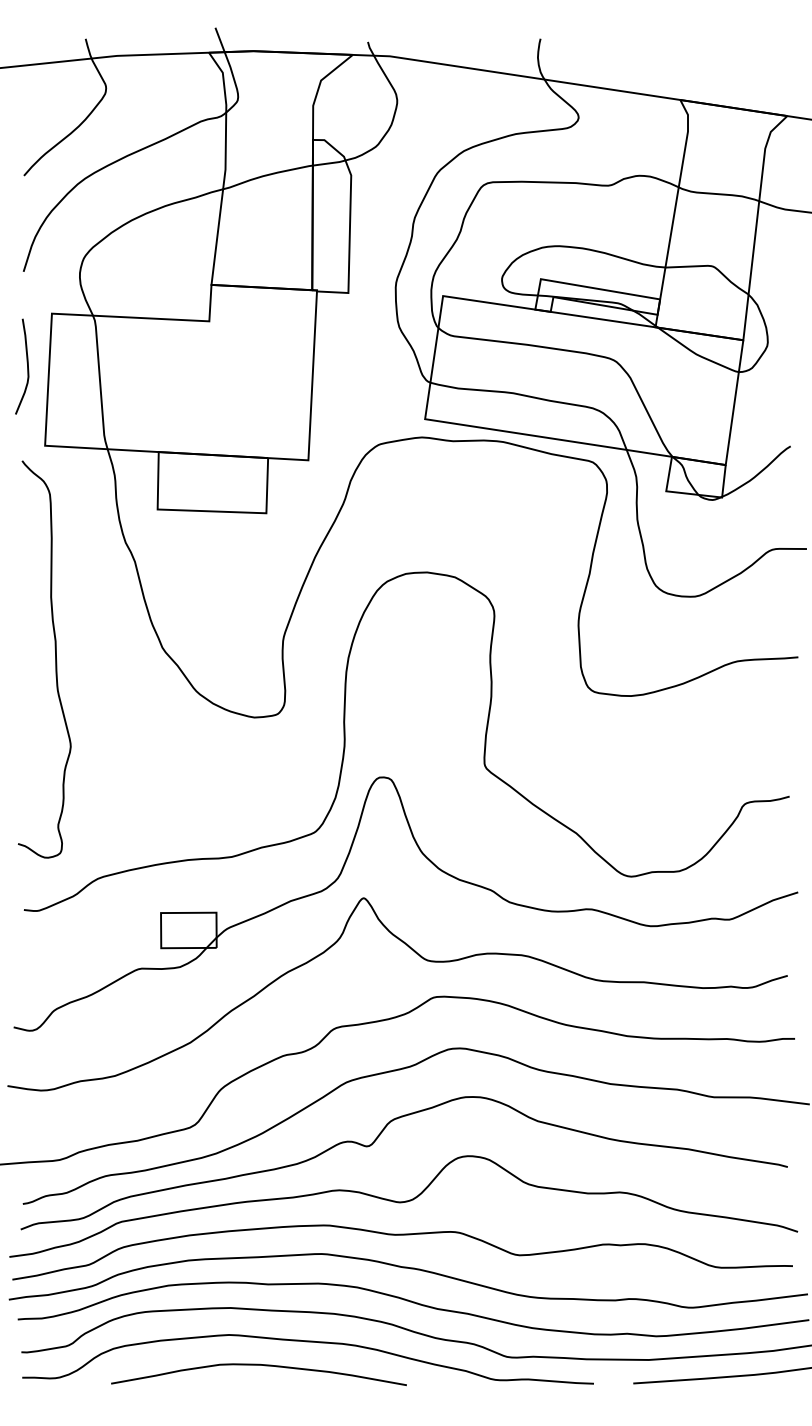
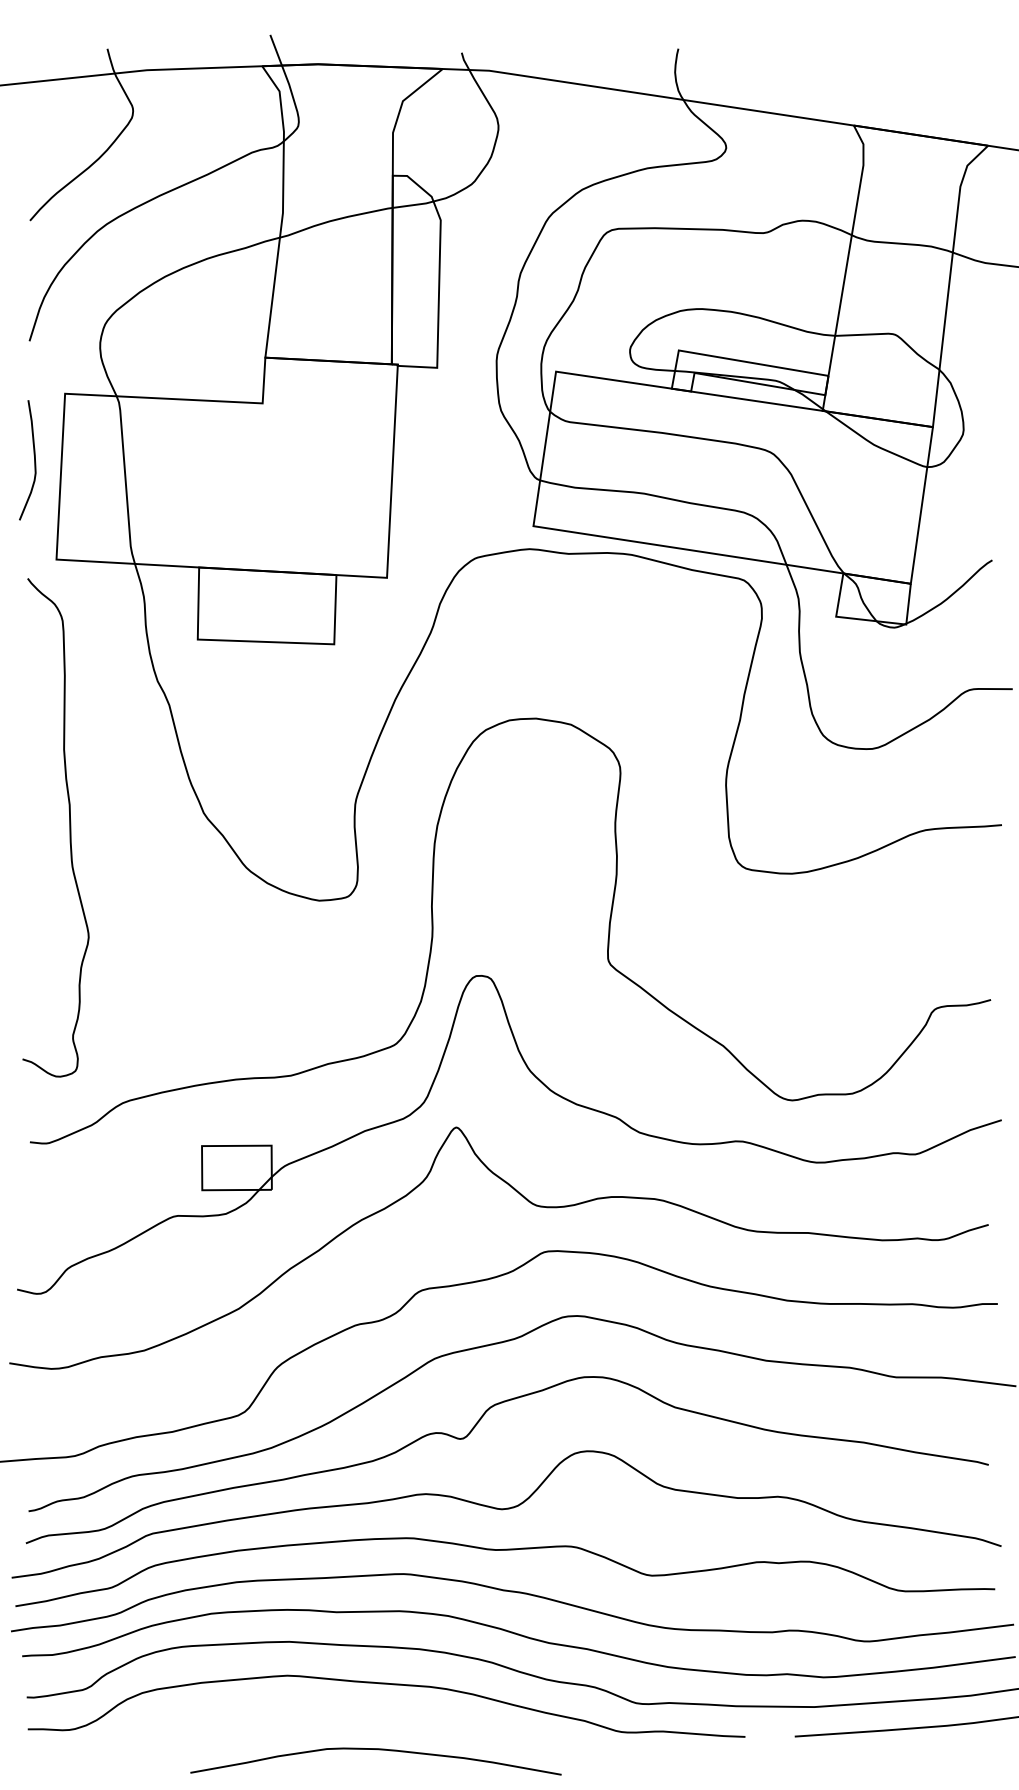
curve: (260, 1365) -> (377, 1750), moved

